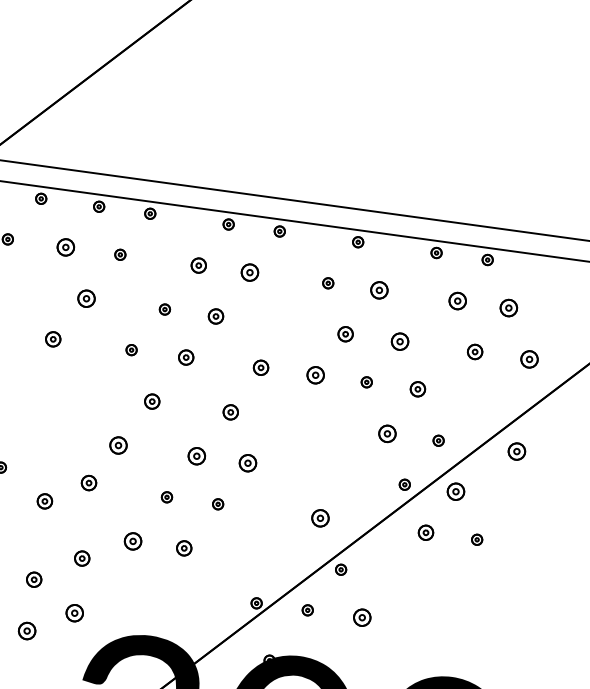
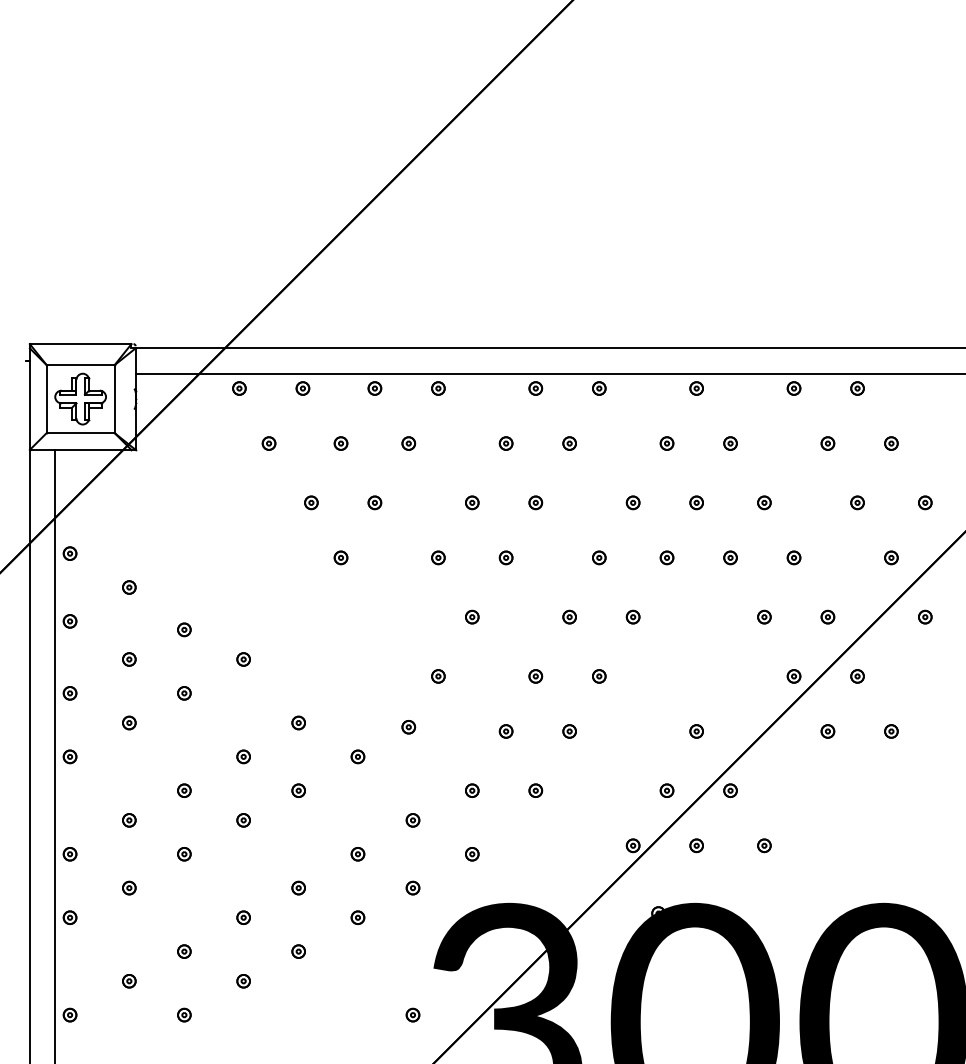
part: (65, 247) -> (340, 443), size x0.62
part: (198, 265) -> (505, 443), size x0.71
part: (249, 272) -> (569, 443), size x0.62
part: (379, 290) -> (730, 443), size x0.62
part: (35, 291) -> (311, 502), added
part: (86, 298) -> (374, 502), size x0.62
part: (457, 300) -> (827, 443), size x0.62
part: (508, 308) -> (891, 443), size x0.62
part: (215, 316) -> (535, 502), size x0.71
part: (293, 326) -> (632, 502), added
part: (345, 333) -> (696, 502), size x0.71
part: (52, 339) -> (340, 557), size x0.71
part: (400, 341) -> (764, 502), size x0.62
part: (475, 351) -> (857, 502), size x0.71
part: (185, 357) -> (505, 557), size x0.71
part: (529, 359) -> (925, 502), size x0.62
part: (261, 367) -> (599, 557), size x0.71
part: (315, 374) -> (666, 557), size x0.62
part: (417, 388) -> (793, 557), size x0.71
part: (496, 399) -> (891, 557), added
part: (152, 401) -> (472, 616), size x0.71
part: (230, 411) -> (569, 616), size x0.71
part: (281, 418) -> (632, 616), added
part: (387, 433) -> (764, 616), size x0.62
part: (118, 445) -> (438, 676), size x0.62
part: (517, 451) -> (925, 616), size x0.62
part: (196, 456) -> (535, 676), size x0.62
part: (248, 463) -> (599, 676), size x0.62
part: (88, 483) -> (408, 727), size x0.71
part: (455, 491) -> (857, 676), size x0.62
part: (44, 501) -> (357, 756), size x0.71
part: (320, 518) -> (696, 731), size x0.62
part: (425, 532) -> (827, 731), size x0.71
part: (133, 541) -> (472, 790), size x0.62
part: (184, 548) -> (535, 790), size x0.71
part: (81, 558) -> (412, 820), size x0.71
part: (289, 562) -> (666, 790), added
part: (33, 579) -> (357, 854), size x0.71
part: (126, 592) -> (472, 854), added
part: (74, 612) -> (412, 887), size x0.62
part: (362, 617) -> (764, 845), size x0.62
part: (26, 630) -> (357, 917), size x0.62

